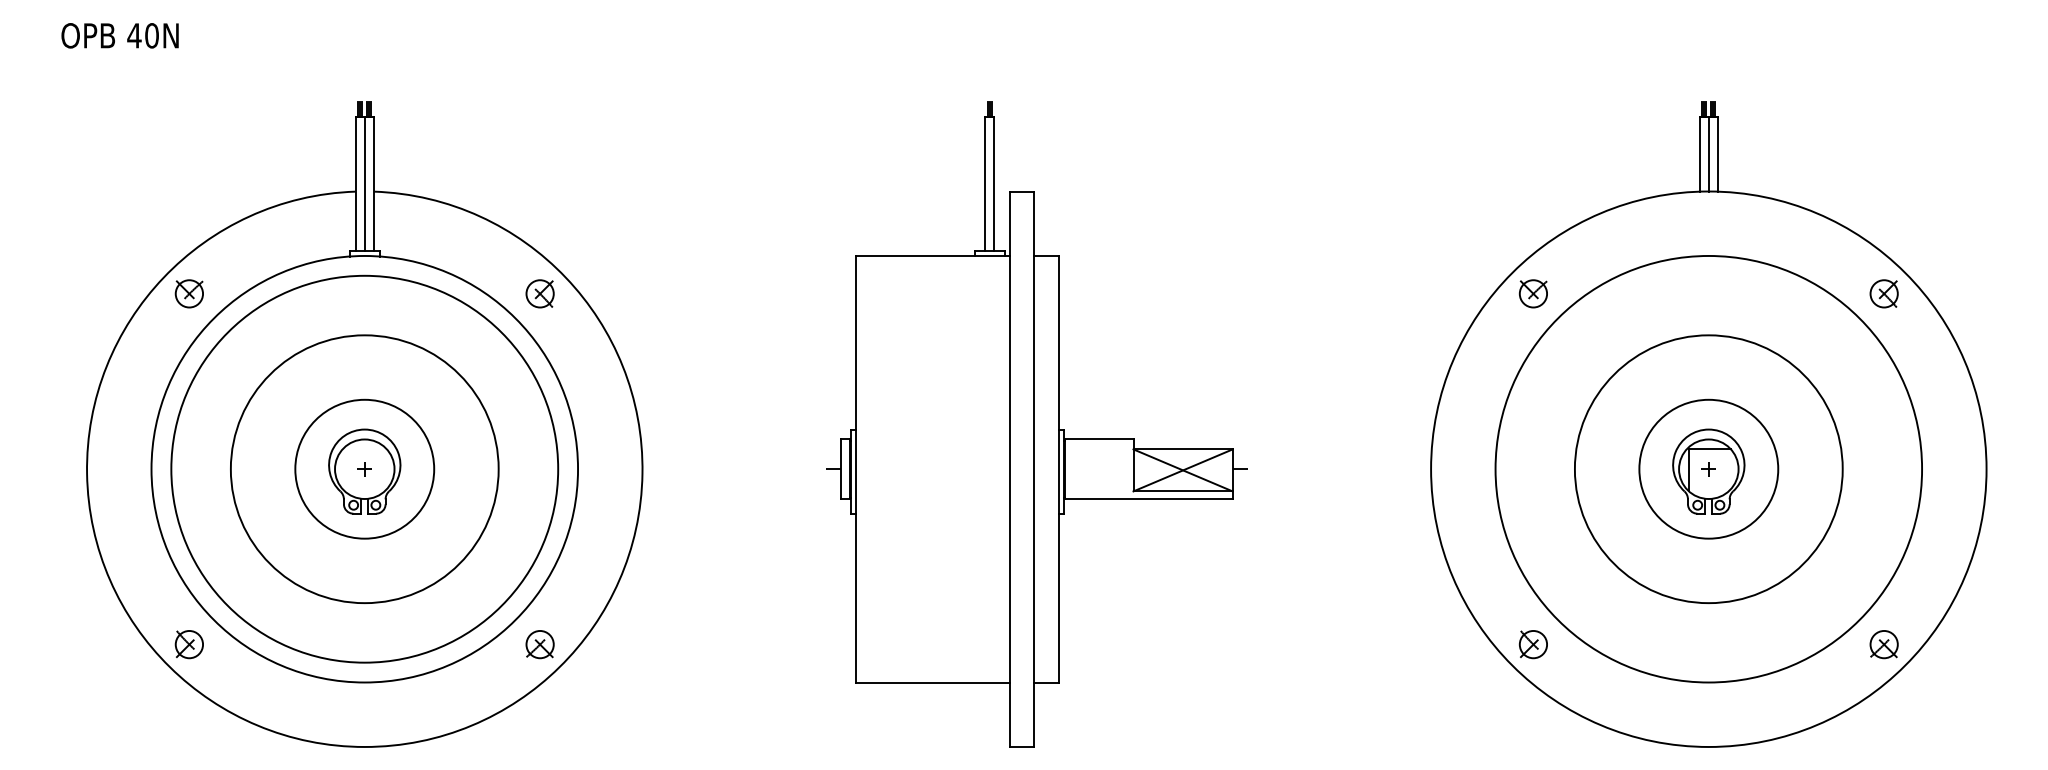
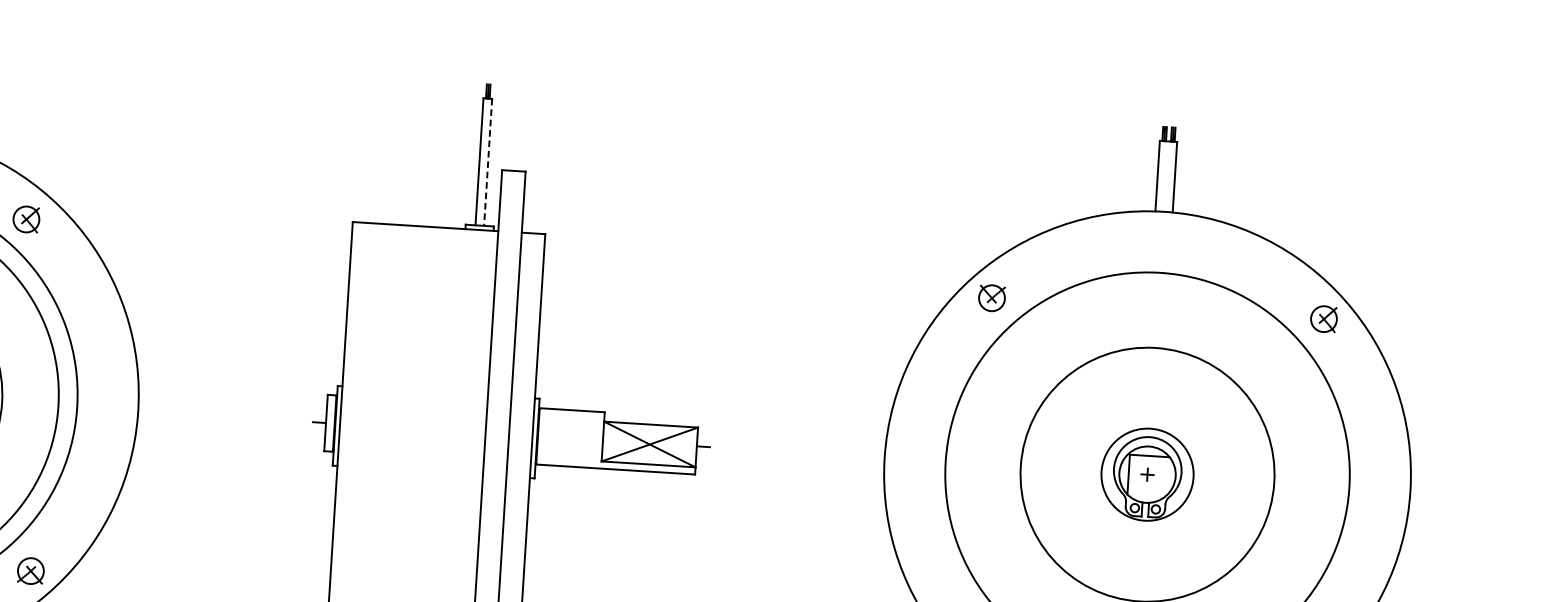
line: (1708, 154) -> (1165, 176), removed
line: (994, 184) -> (488, 162), solid -> dashed
part: (539, 293) -> (25, 219), moved
circle: (1708, 468) -> (1147, 473), size x0.7

